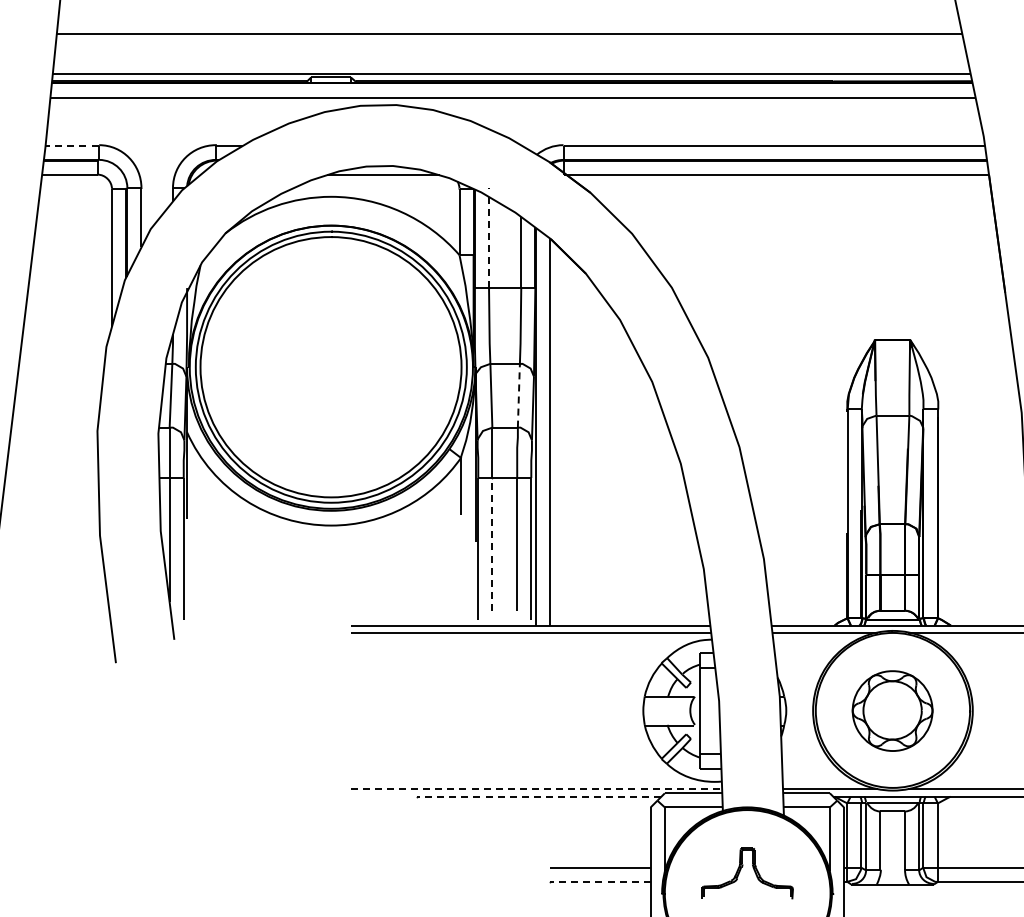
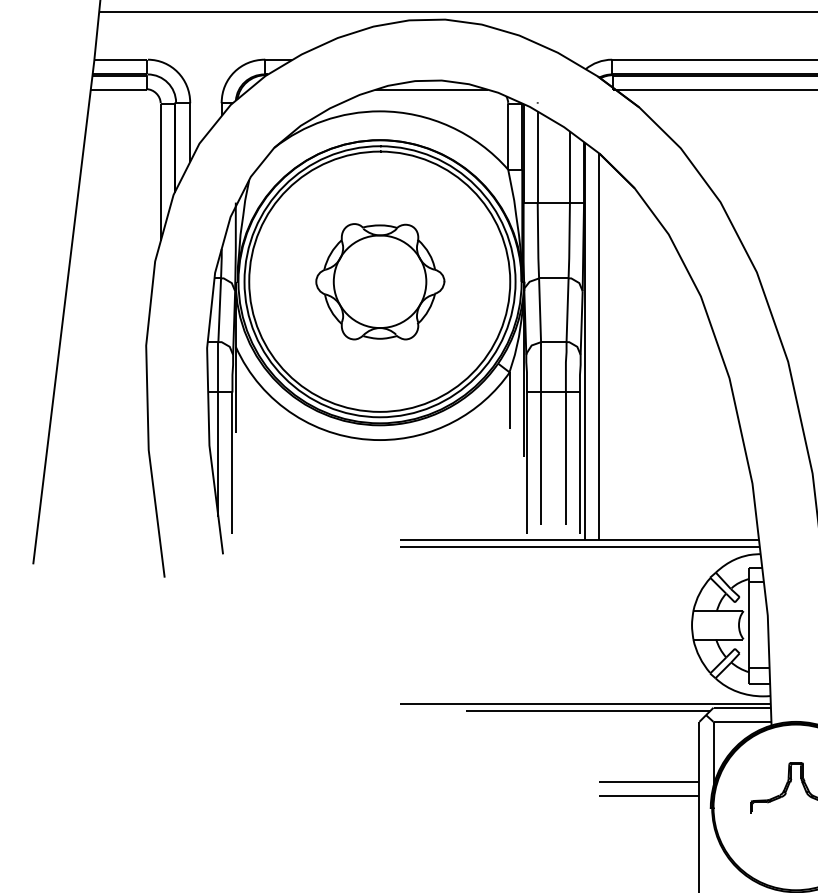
line: (71, 145) -> (120, 60), dashed -> solid
line: (489, 243) -> (538, 158), dashed -> solid
part: (331, 366) -> (380, 281), added
line: (518, 394) -> (567, 309), dashed -> solid
line: (492, 543) -> (541, 458), dashed -> solid
line: (536, 789) -> (585, 703), dashed -> solid
line: (538, 796) -> (587, 710), dashed -> solid
line: (599, 881) -> (648, 795), dashed -> solid

